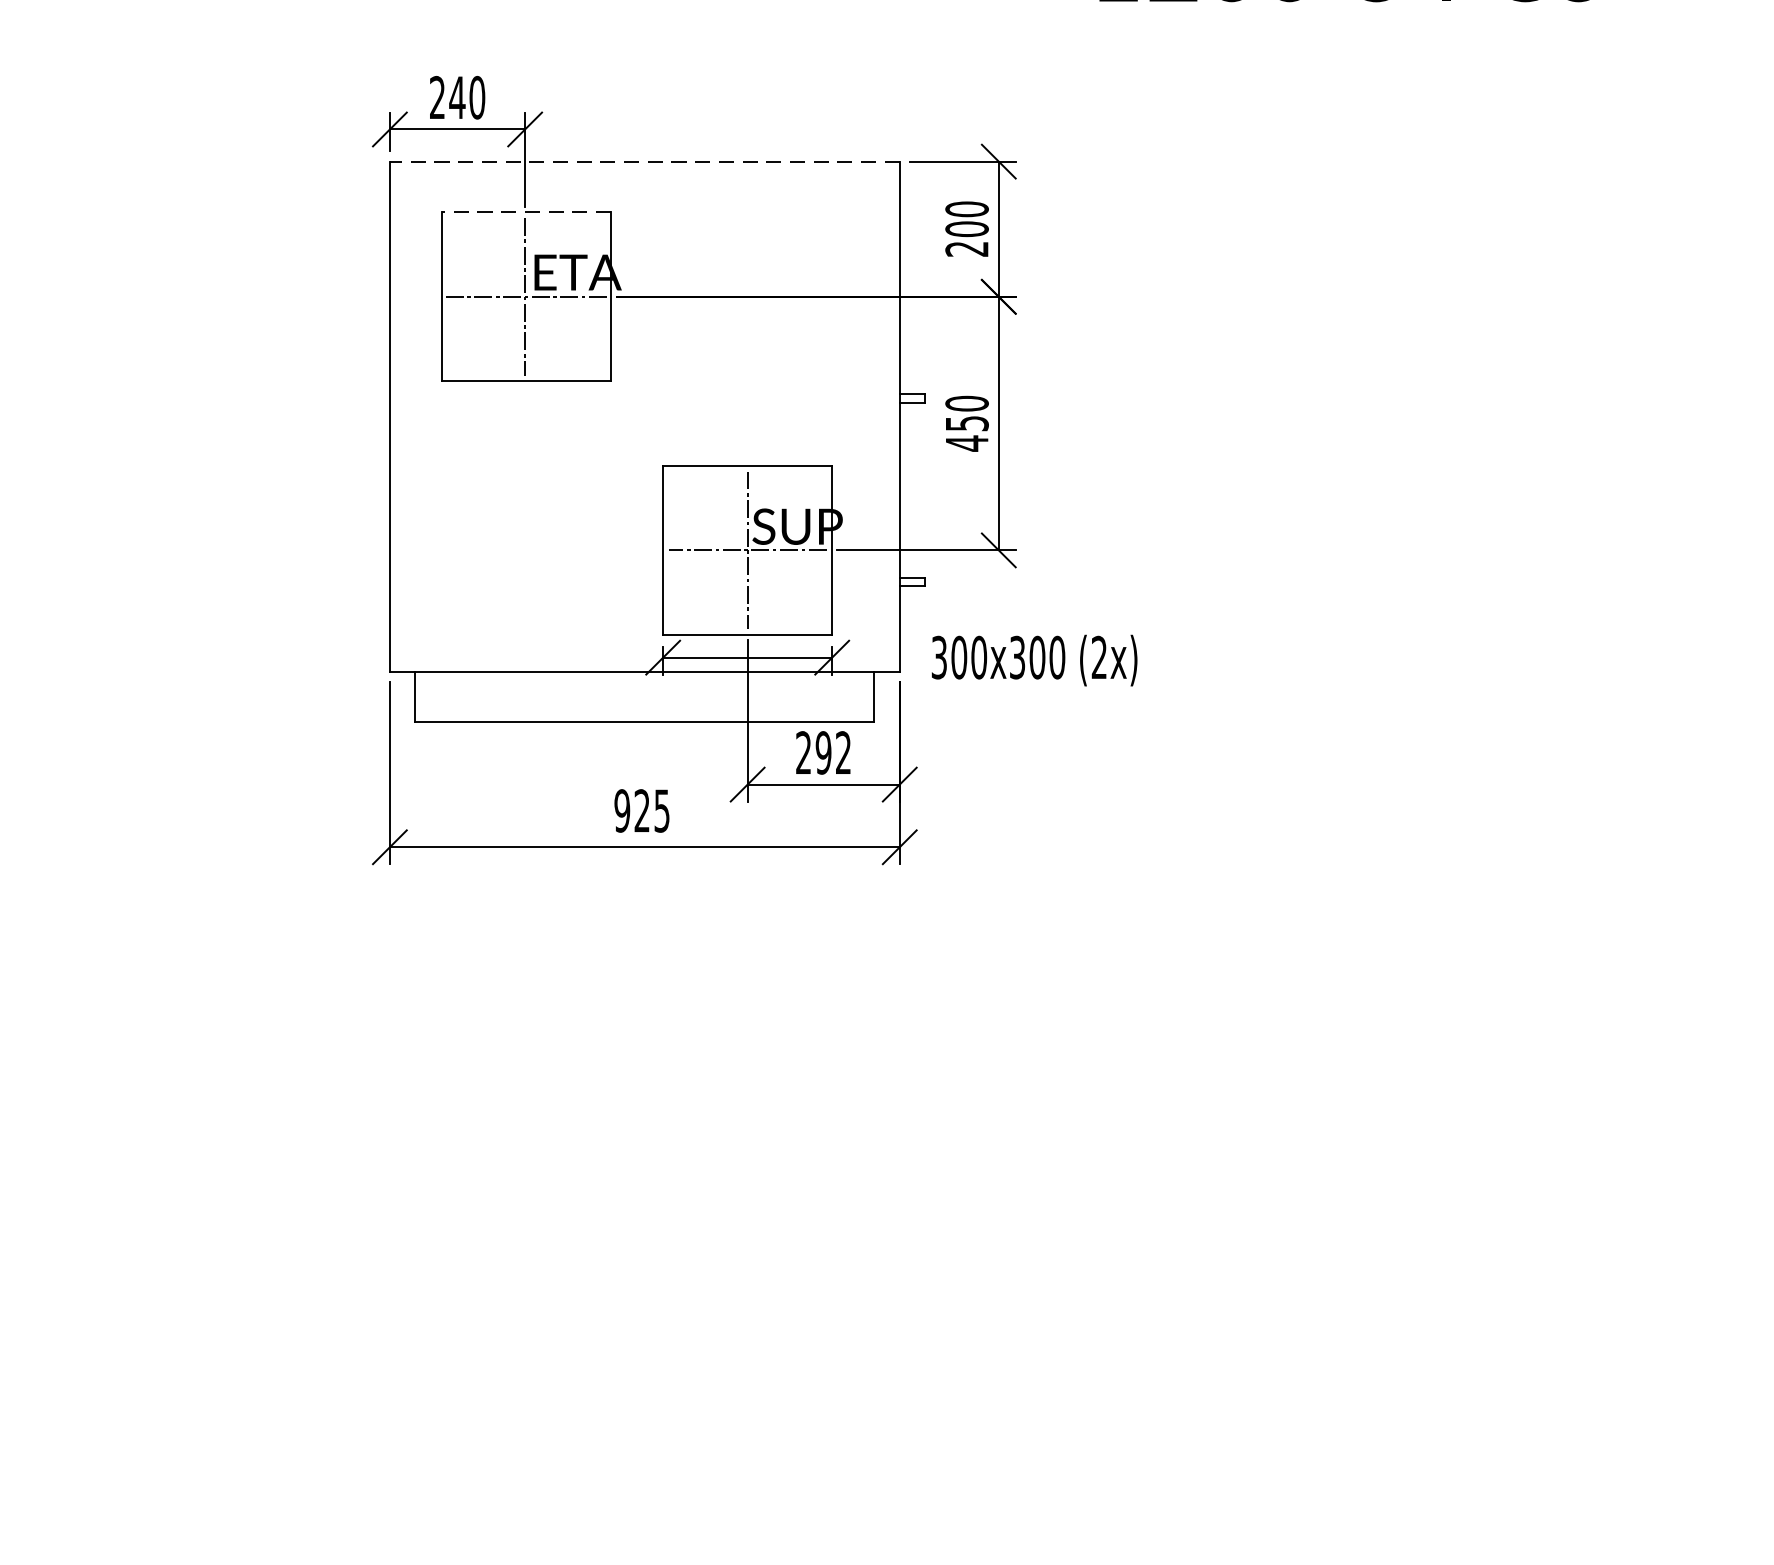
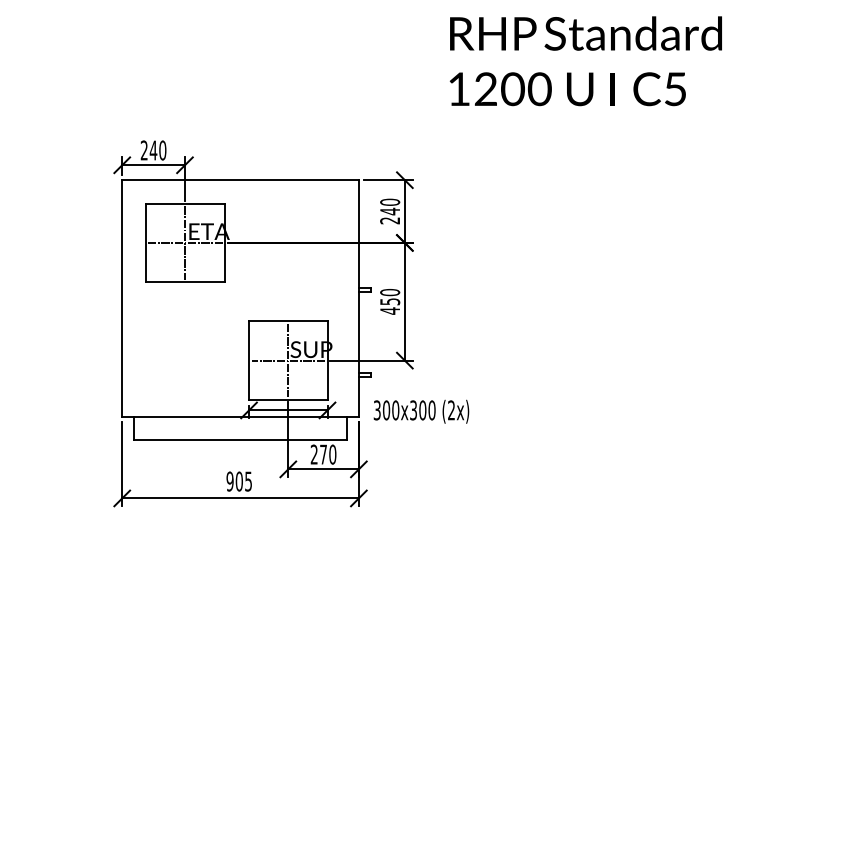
line: (644, 162) -> (240, 180), dashed -> solid
line: (526, 211) -> (185, 203), dashed -> solid
text: (967, 229) -> (390, 211), 200 -> 240
text: (834, 752) -> (328, 454), 292 -> 270
text: (640, 810) -> (238, 481), 925 -> 905

